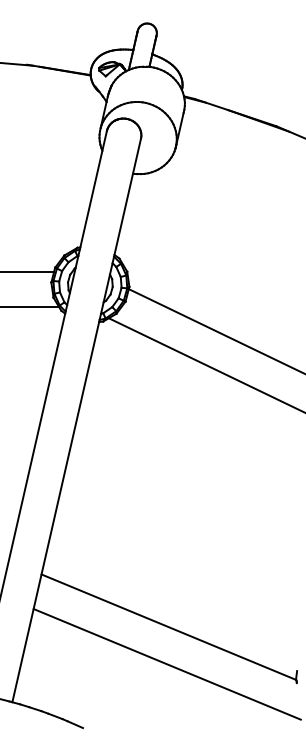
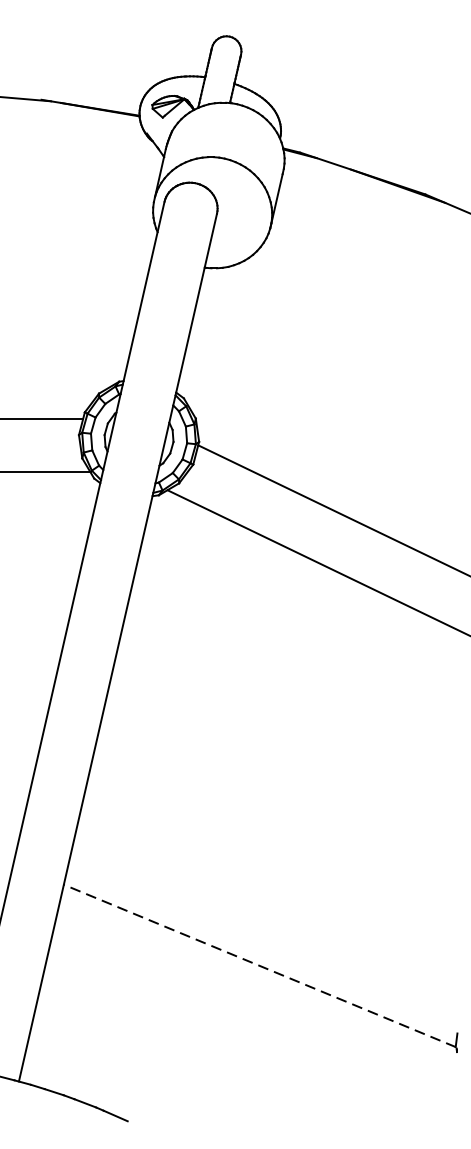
line: (168, 627) -> (259, 966), solid -> dashed
line: (166, 664) -> (256, 1023), removed

